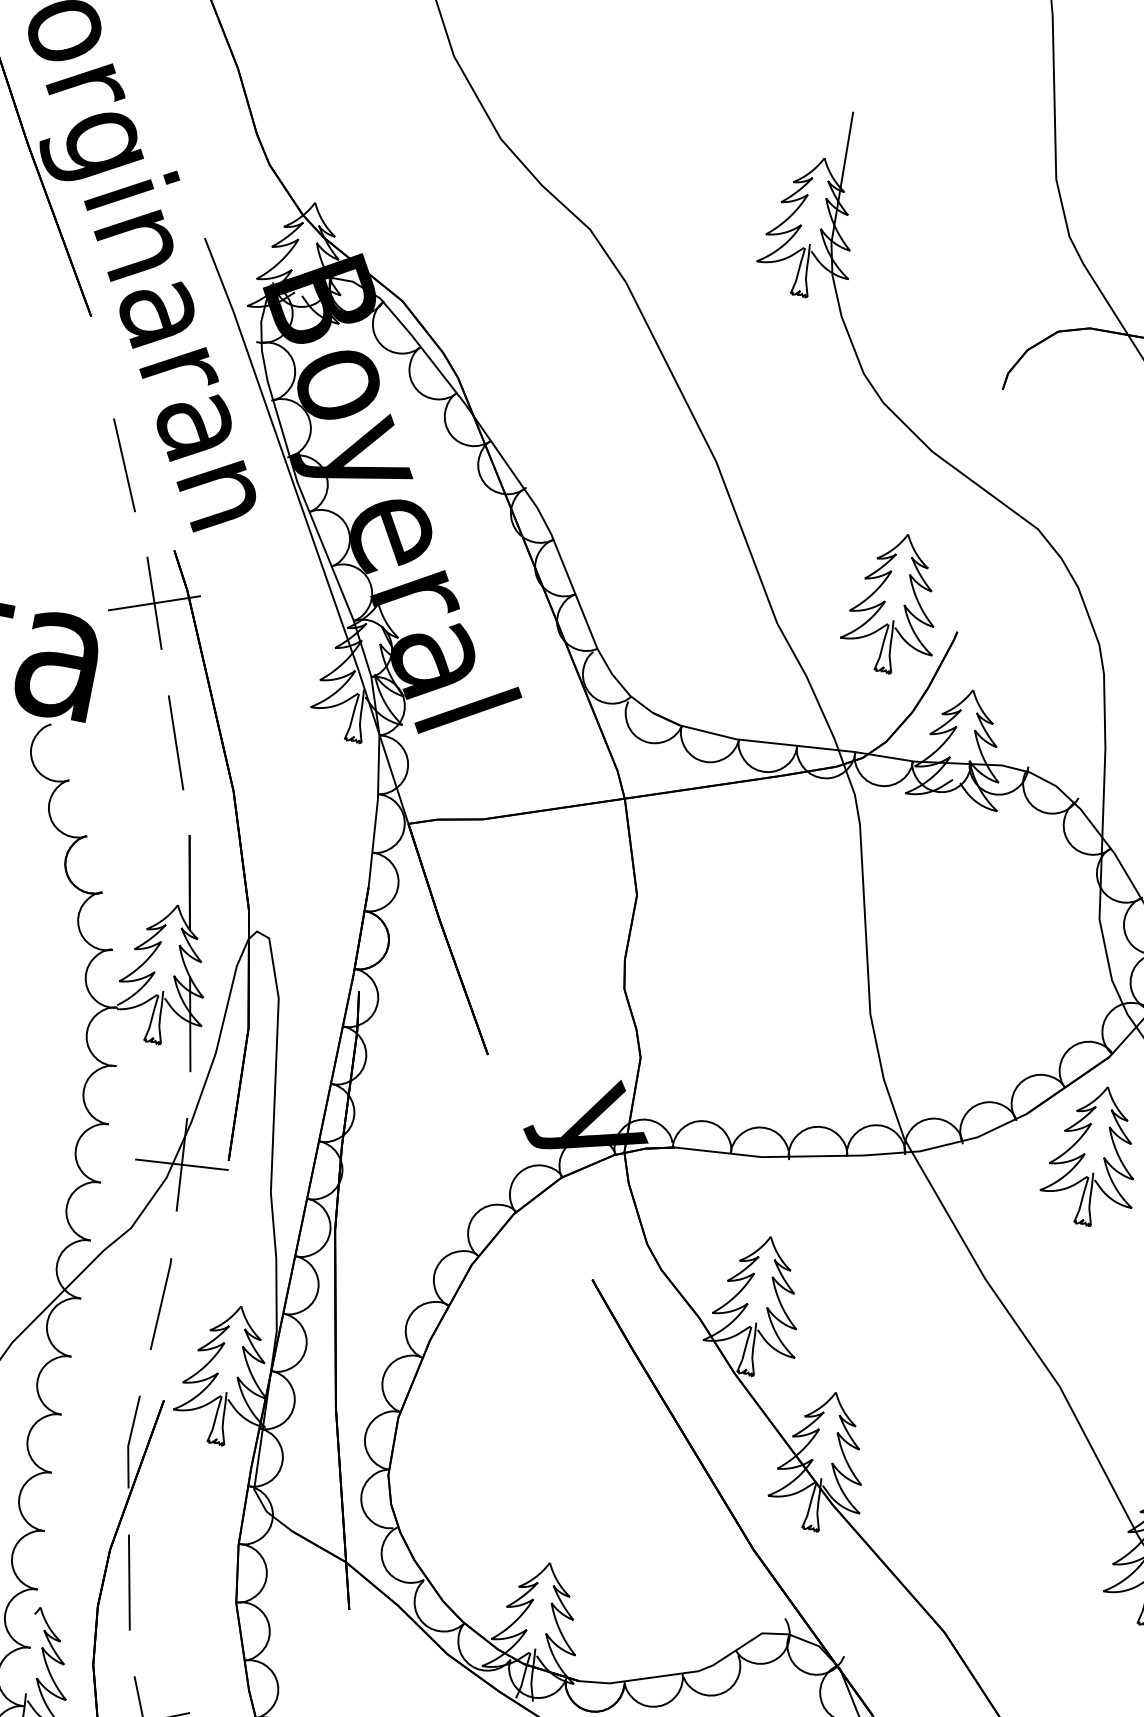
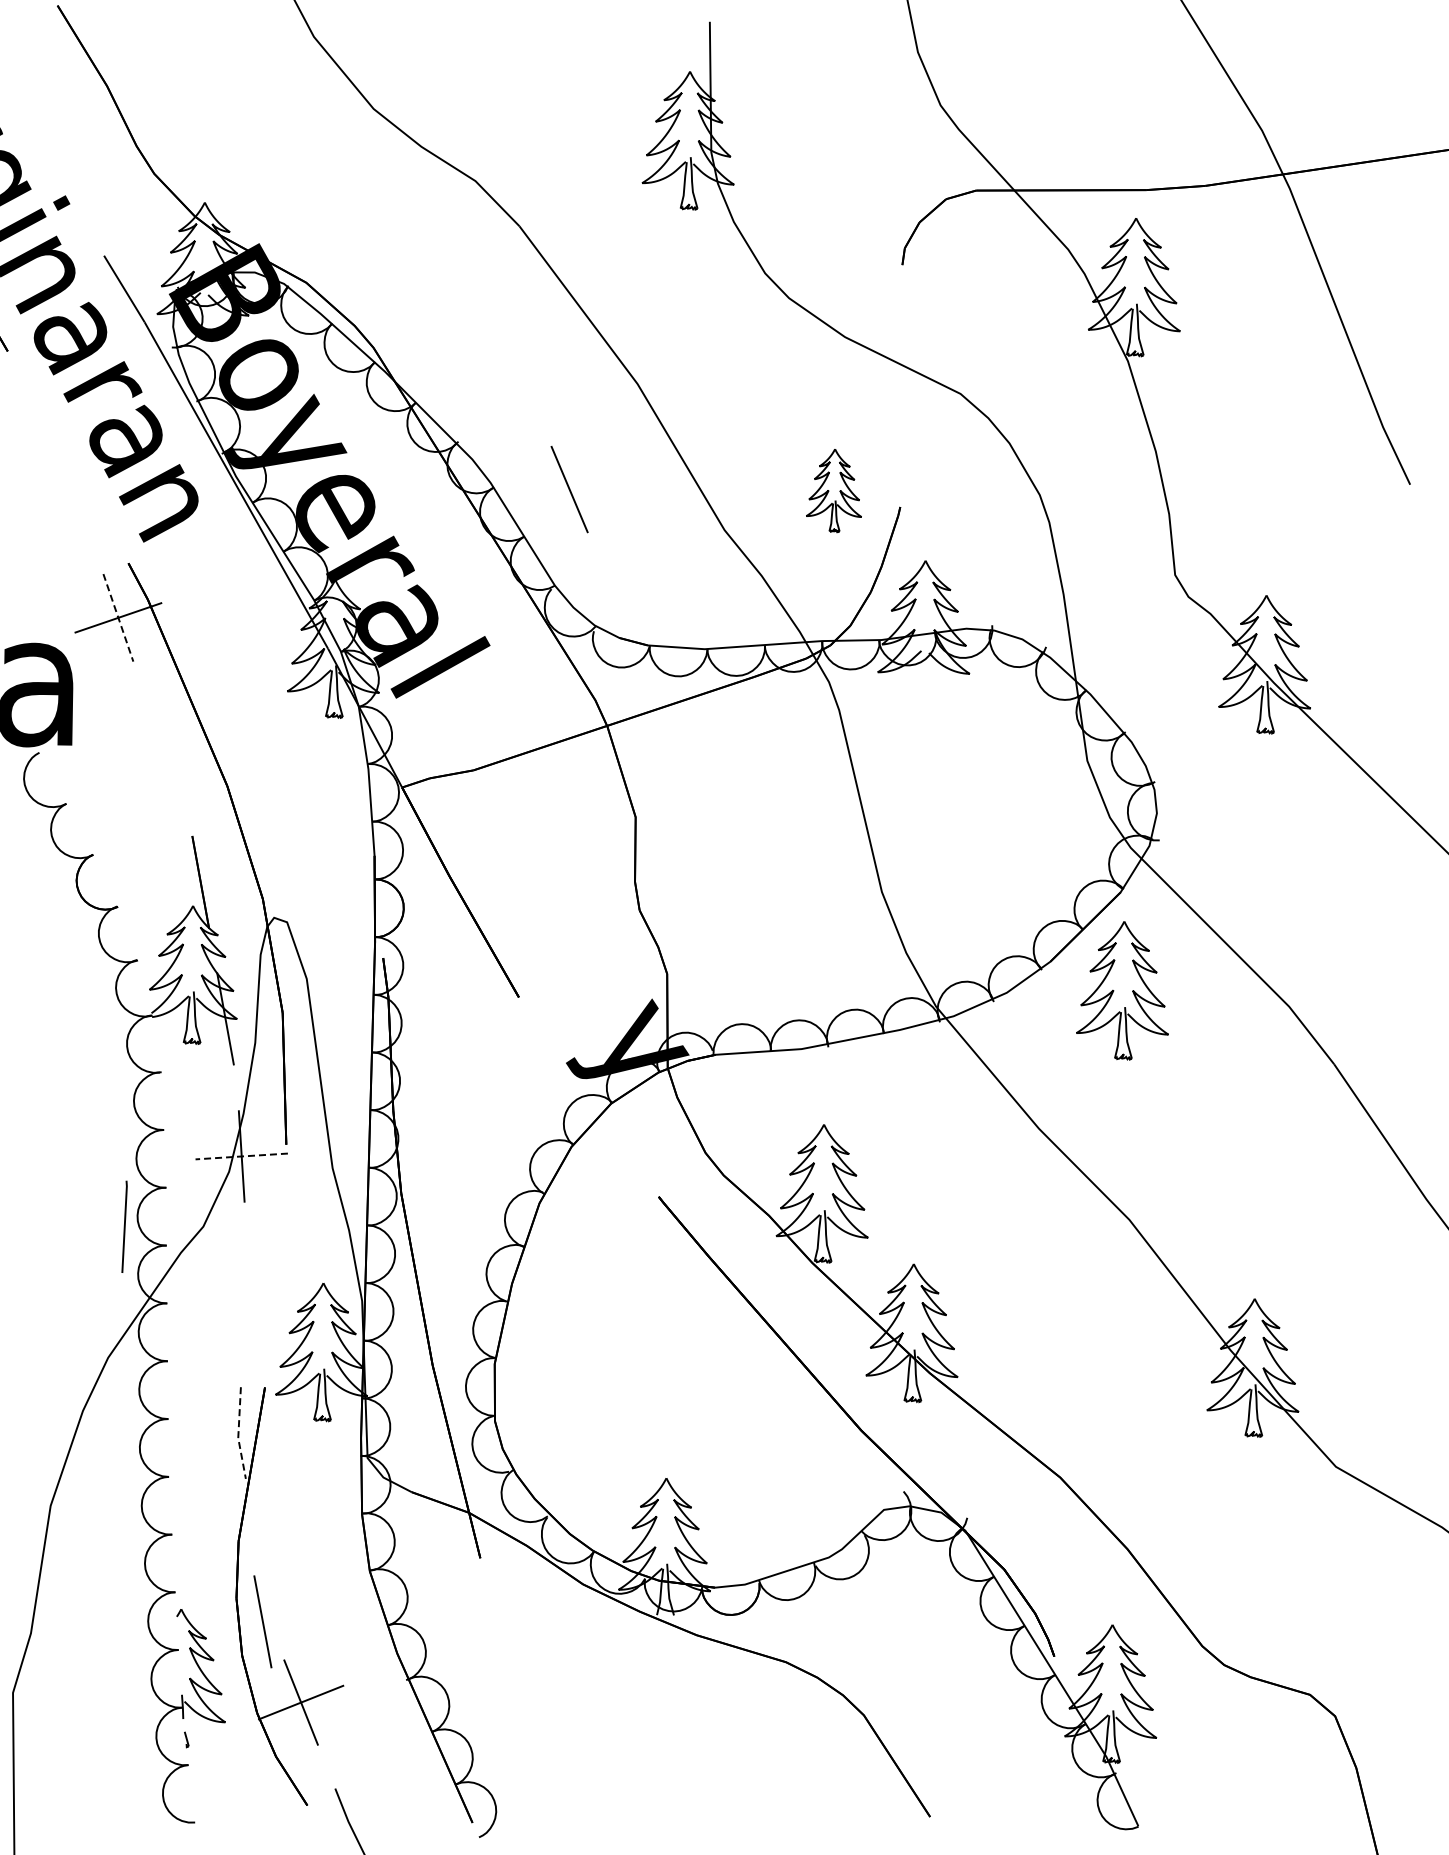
line: (124, 465) -> (569, 489), moved
line: (154, 602) -> (118, 617), solid -> dashed
part: (893, 603) -> (833, 490), size x0.6
line: (176, 742) -> (163, 748), removed
line: (181, 1164) -> (241, 1156), solid -> dashed
line: (161, 1303) -> (124, 1226), moved
line: (129, 1442) -> (238, 1434), solid -> dashed
line: (129, 1582) -> (262, 1621), moved

